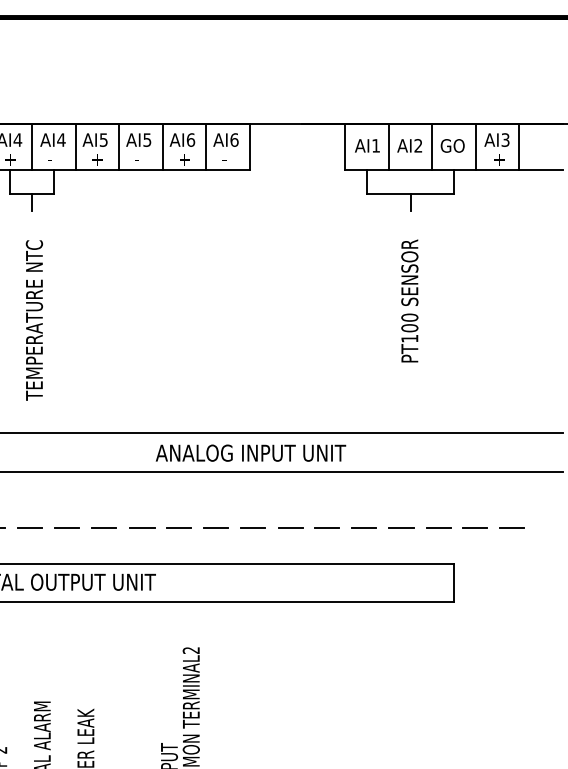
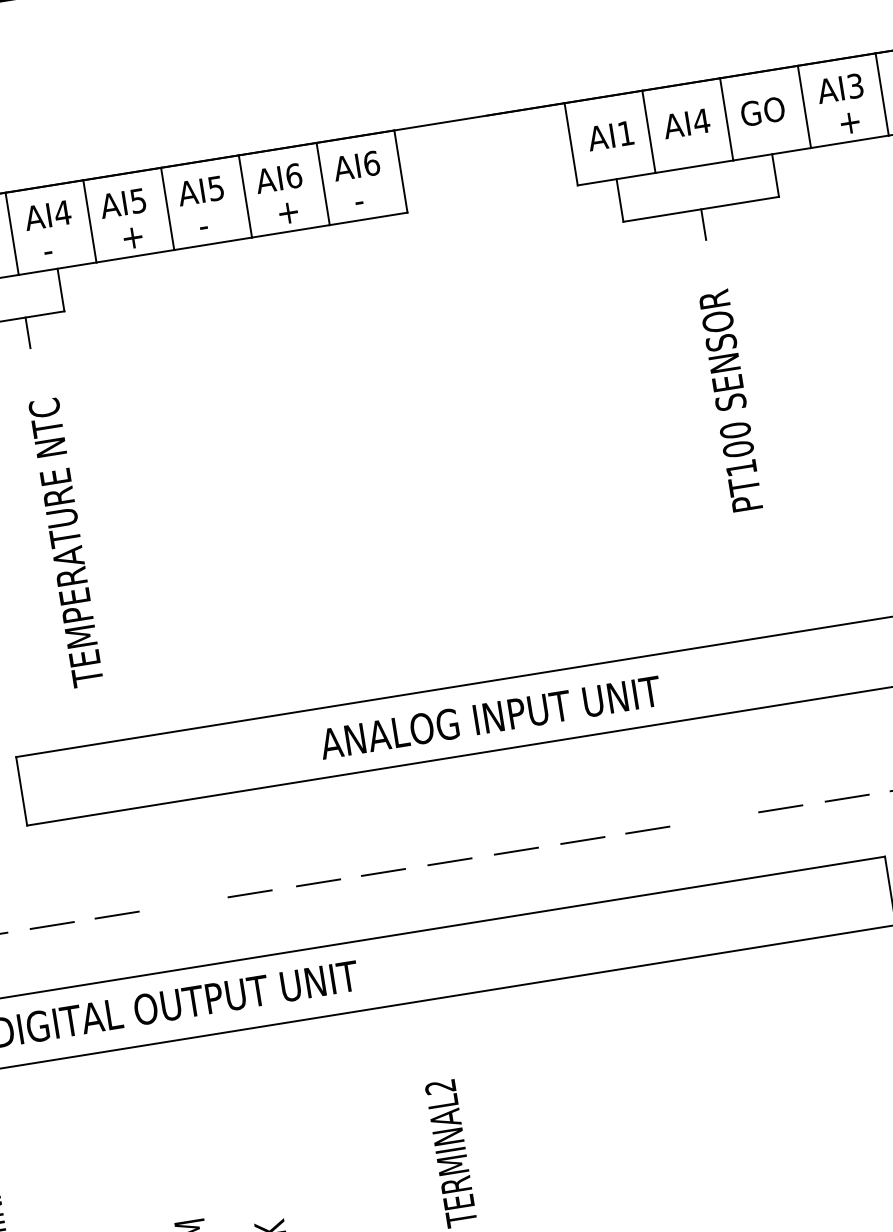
text: (418, 145) -> (701, 120), AI2 -> AI4
line: (66, 528) -> (182, 904), removed
line: (364, 528) -> (714, 819), removed

